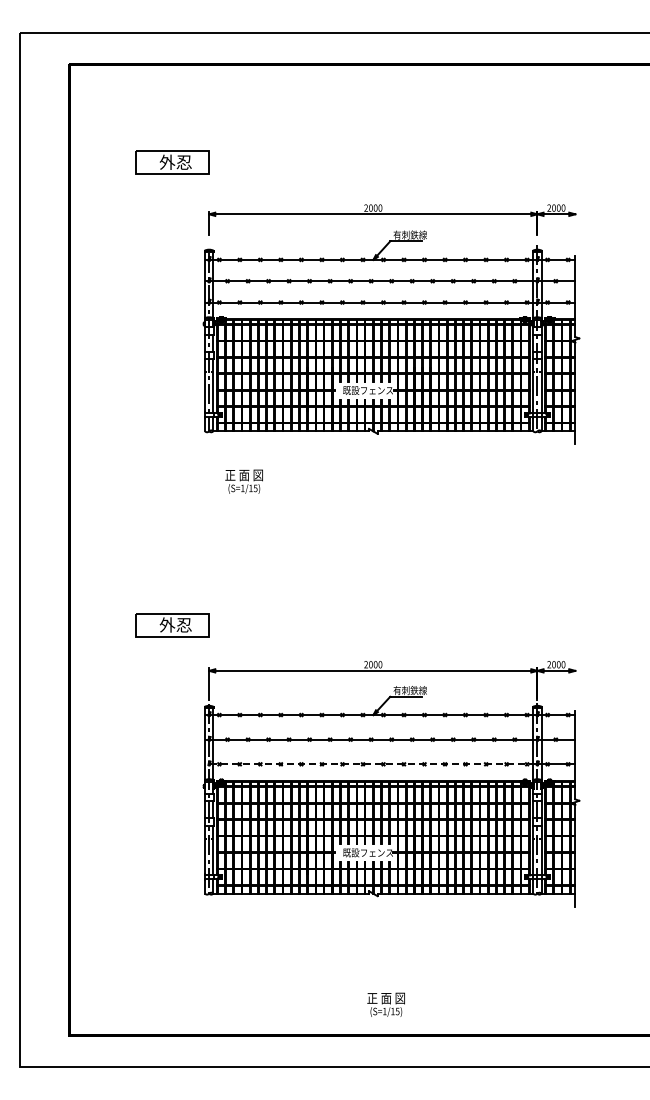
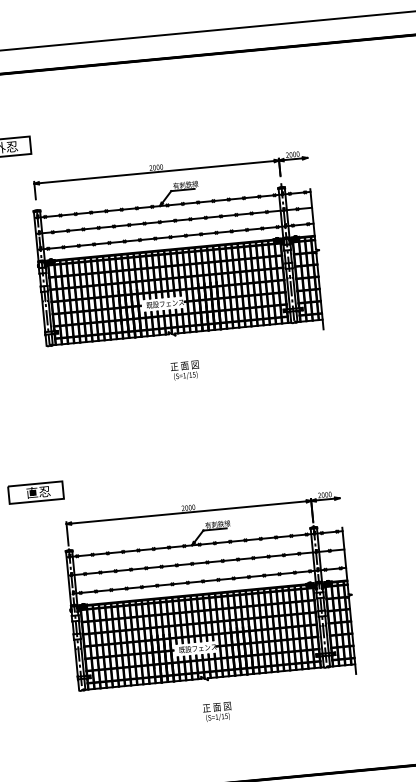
text: (243, 481) -> (184, 370), moved
text: (167, 624) -> (32, 492), 外忍 -> 直忍
line: (373, 764) -> (195, 582), dashed -> solid
text: (385, 1004) -> (216, 711), moved

